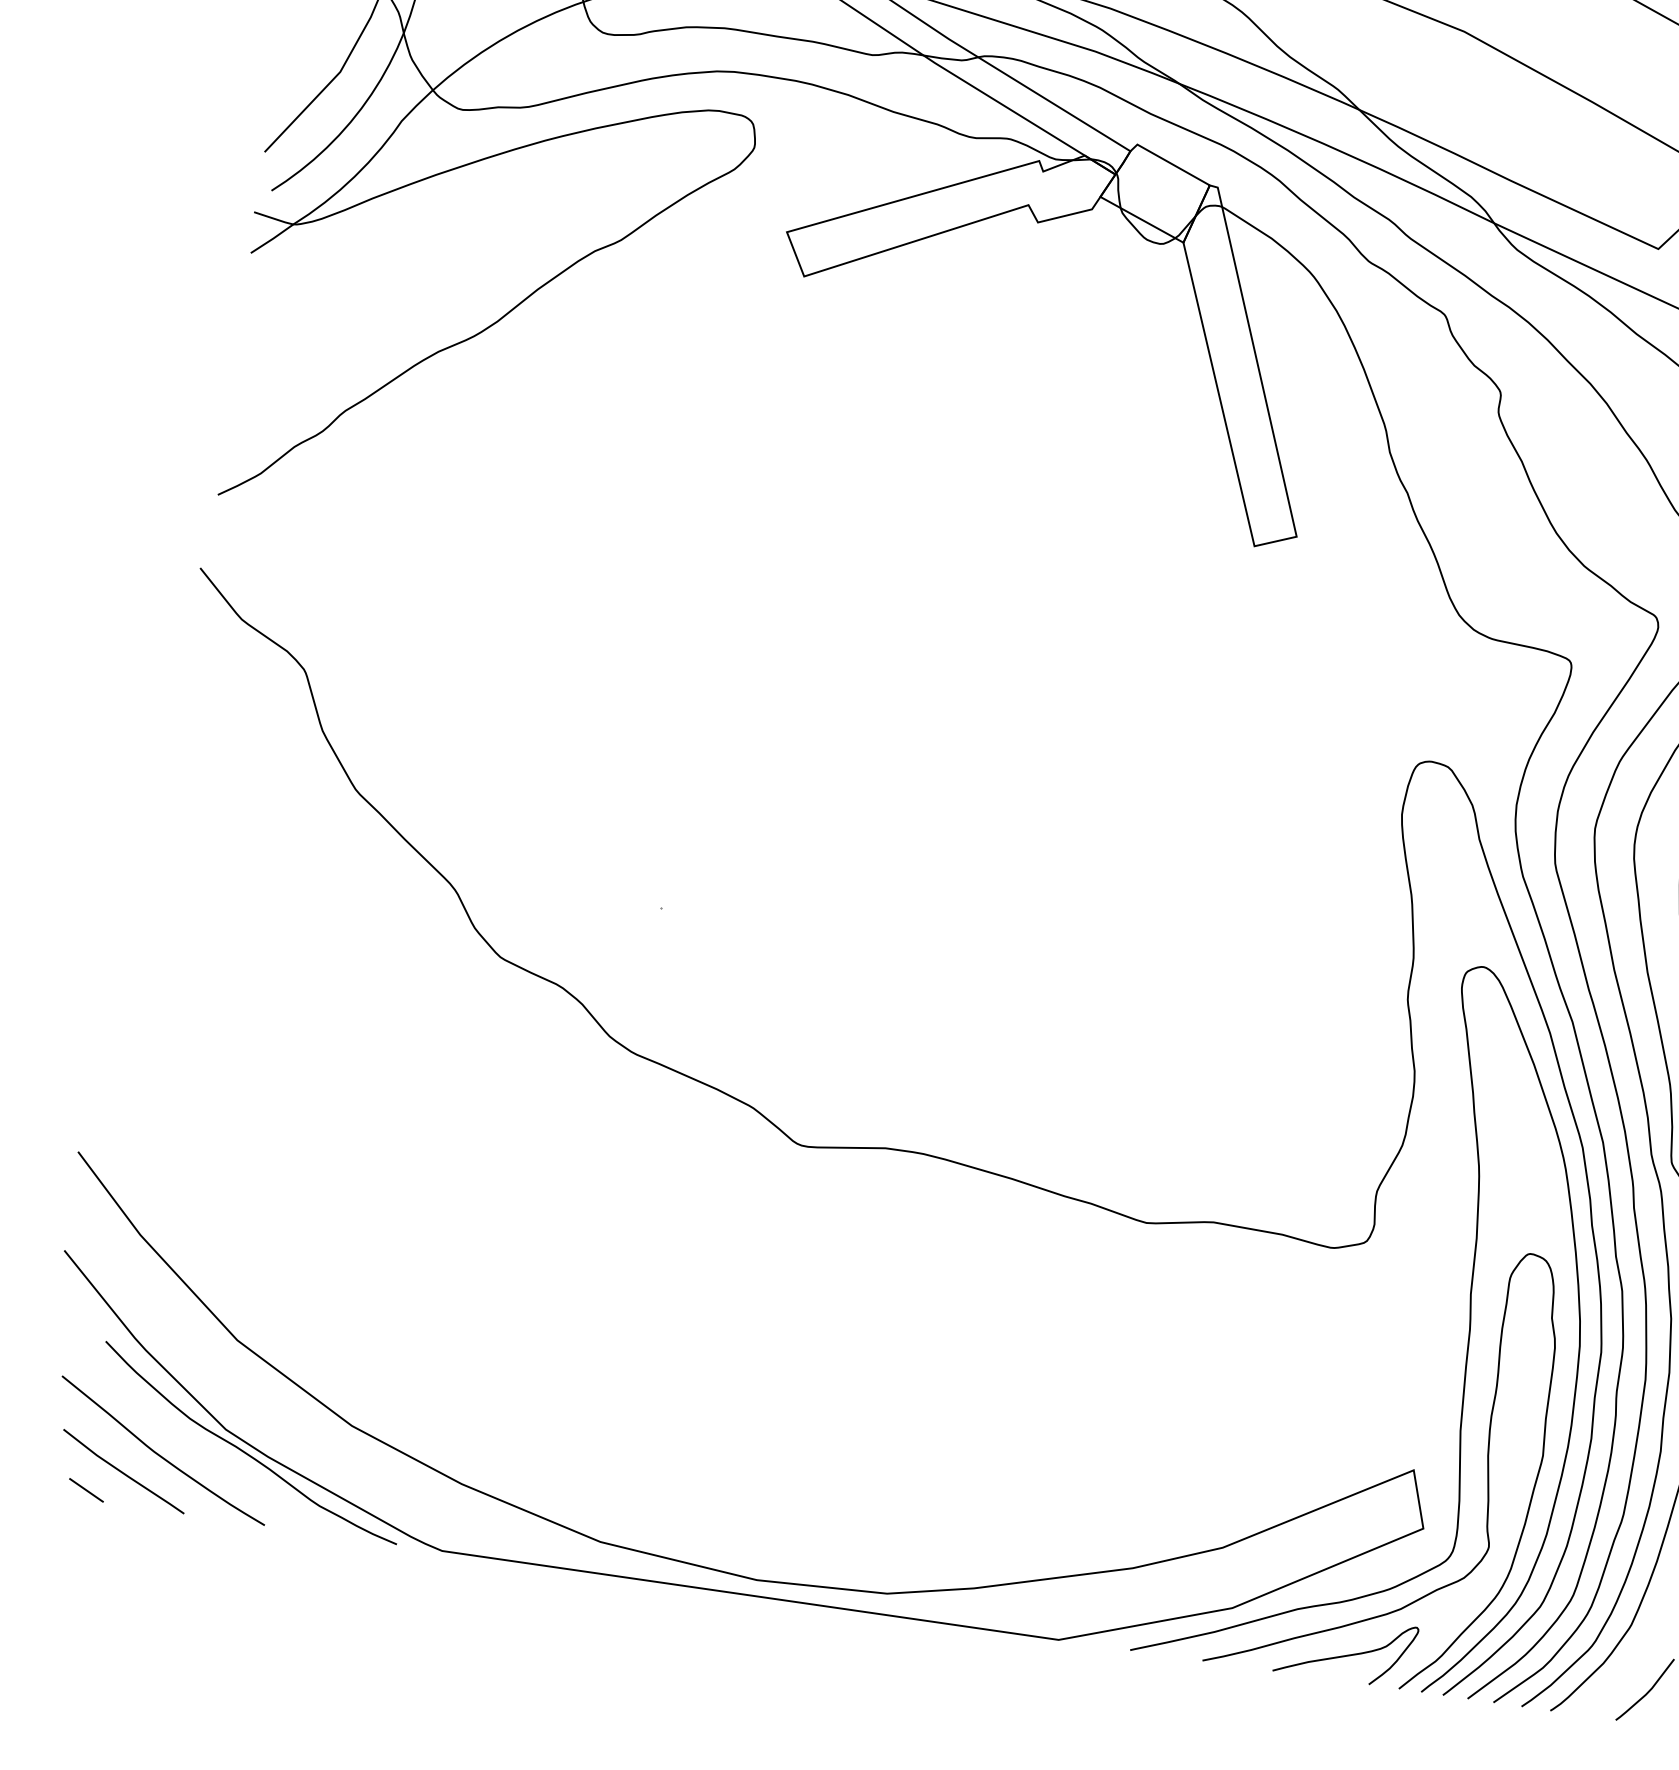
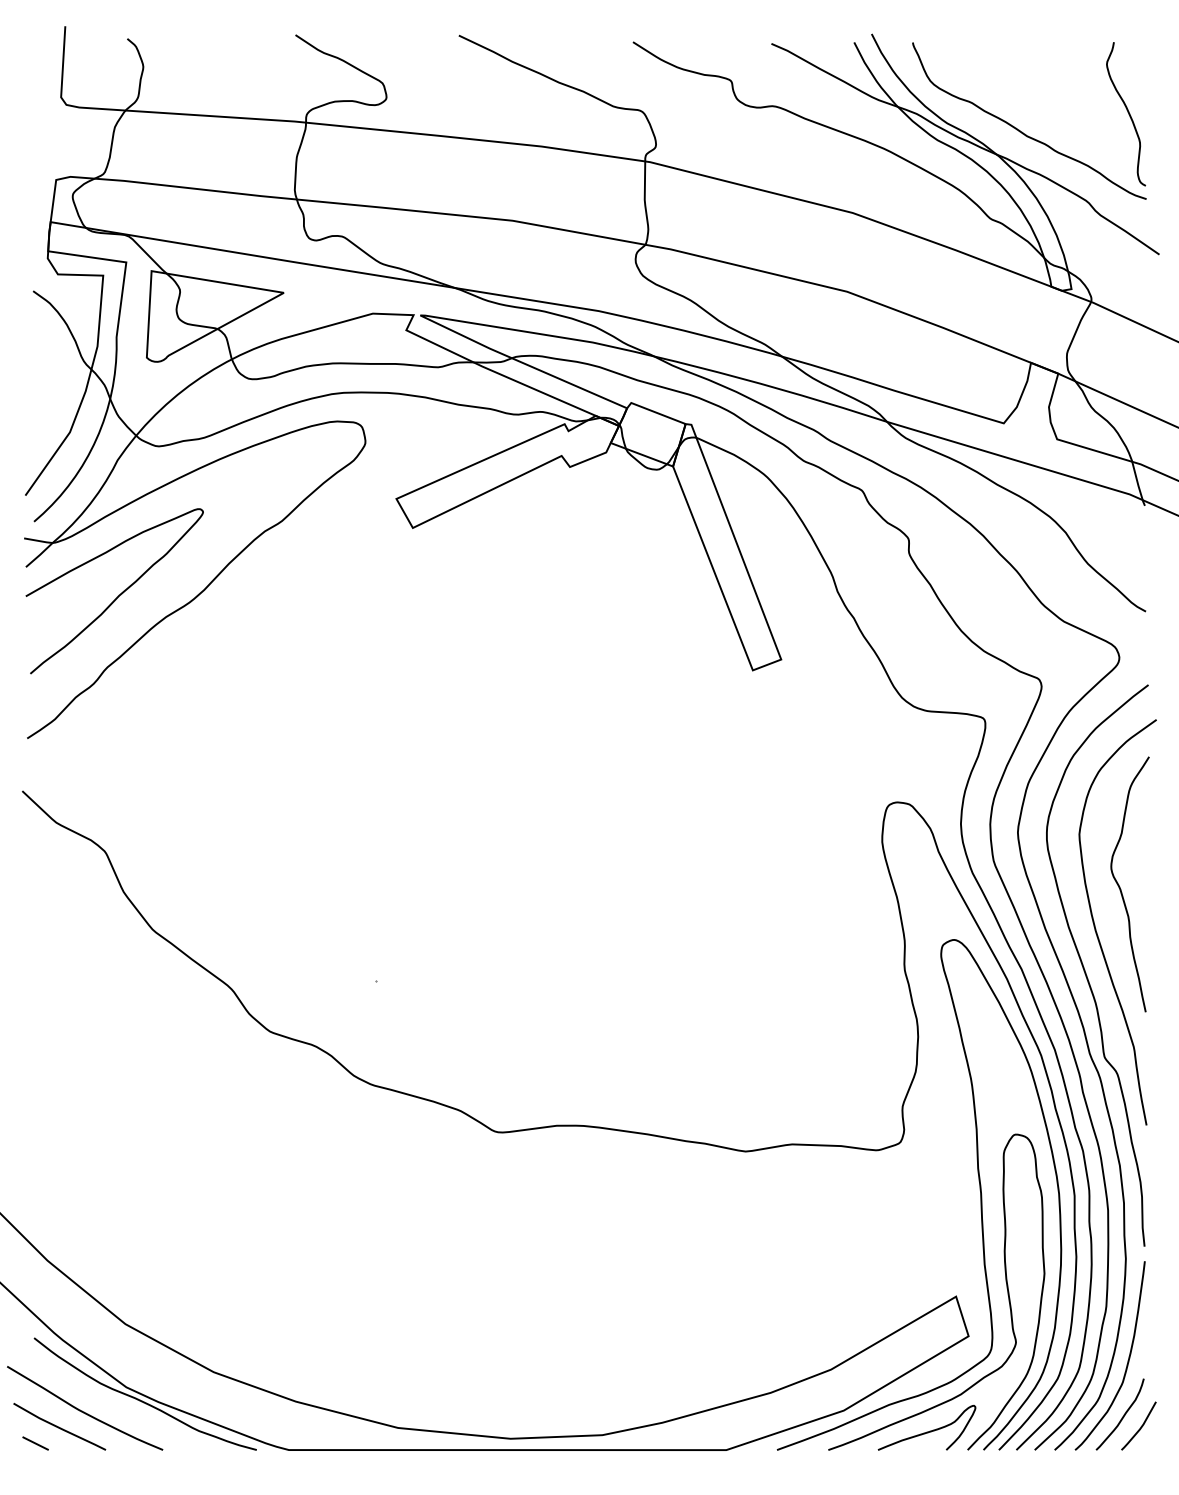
curve: (375, 311) -> (118, 595), added
curve: (1623, 1673) -> (1122, 1416), added

